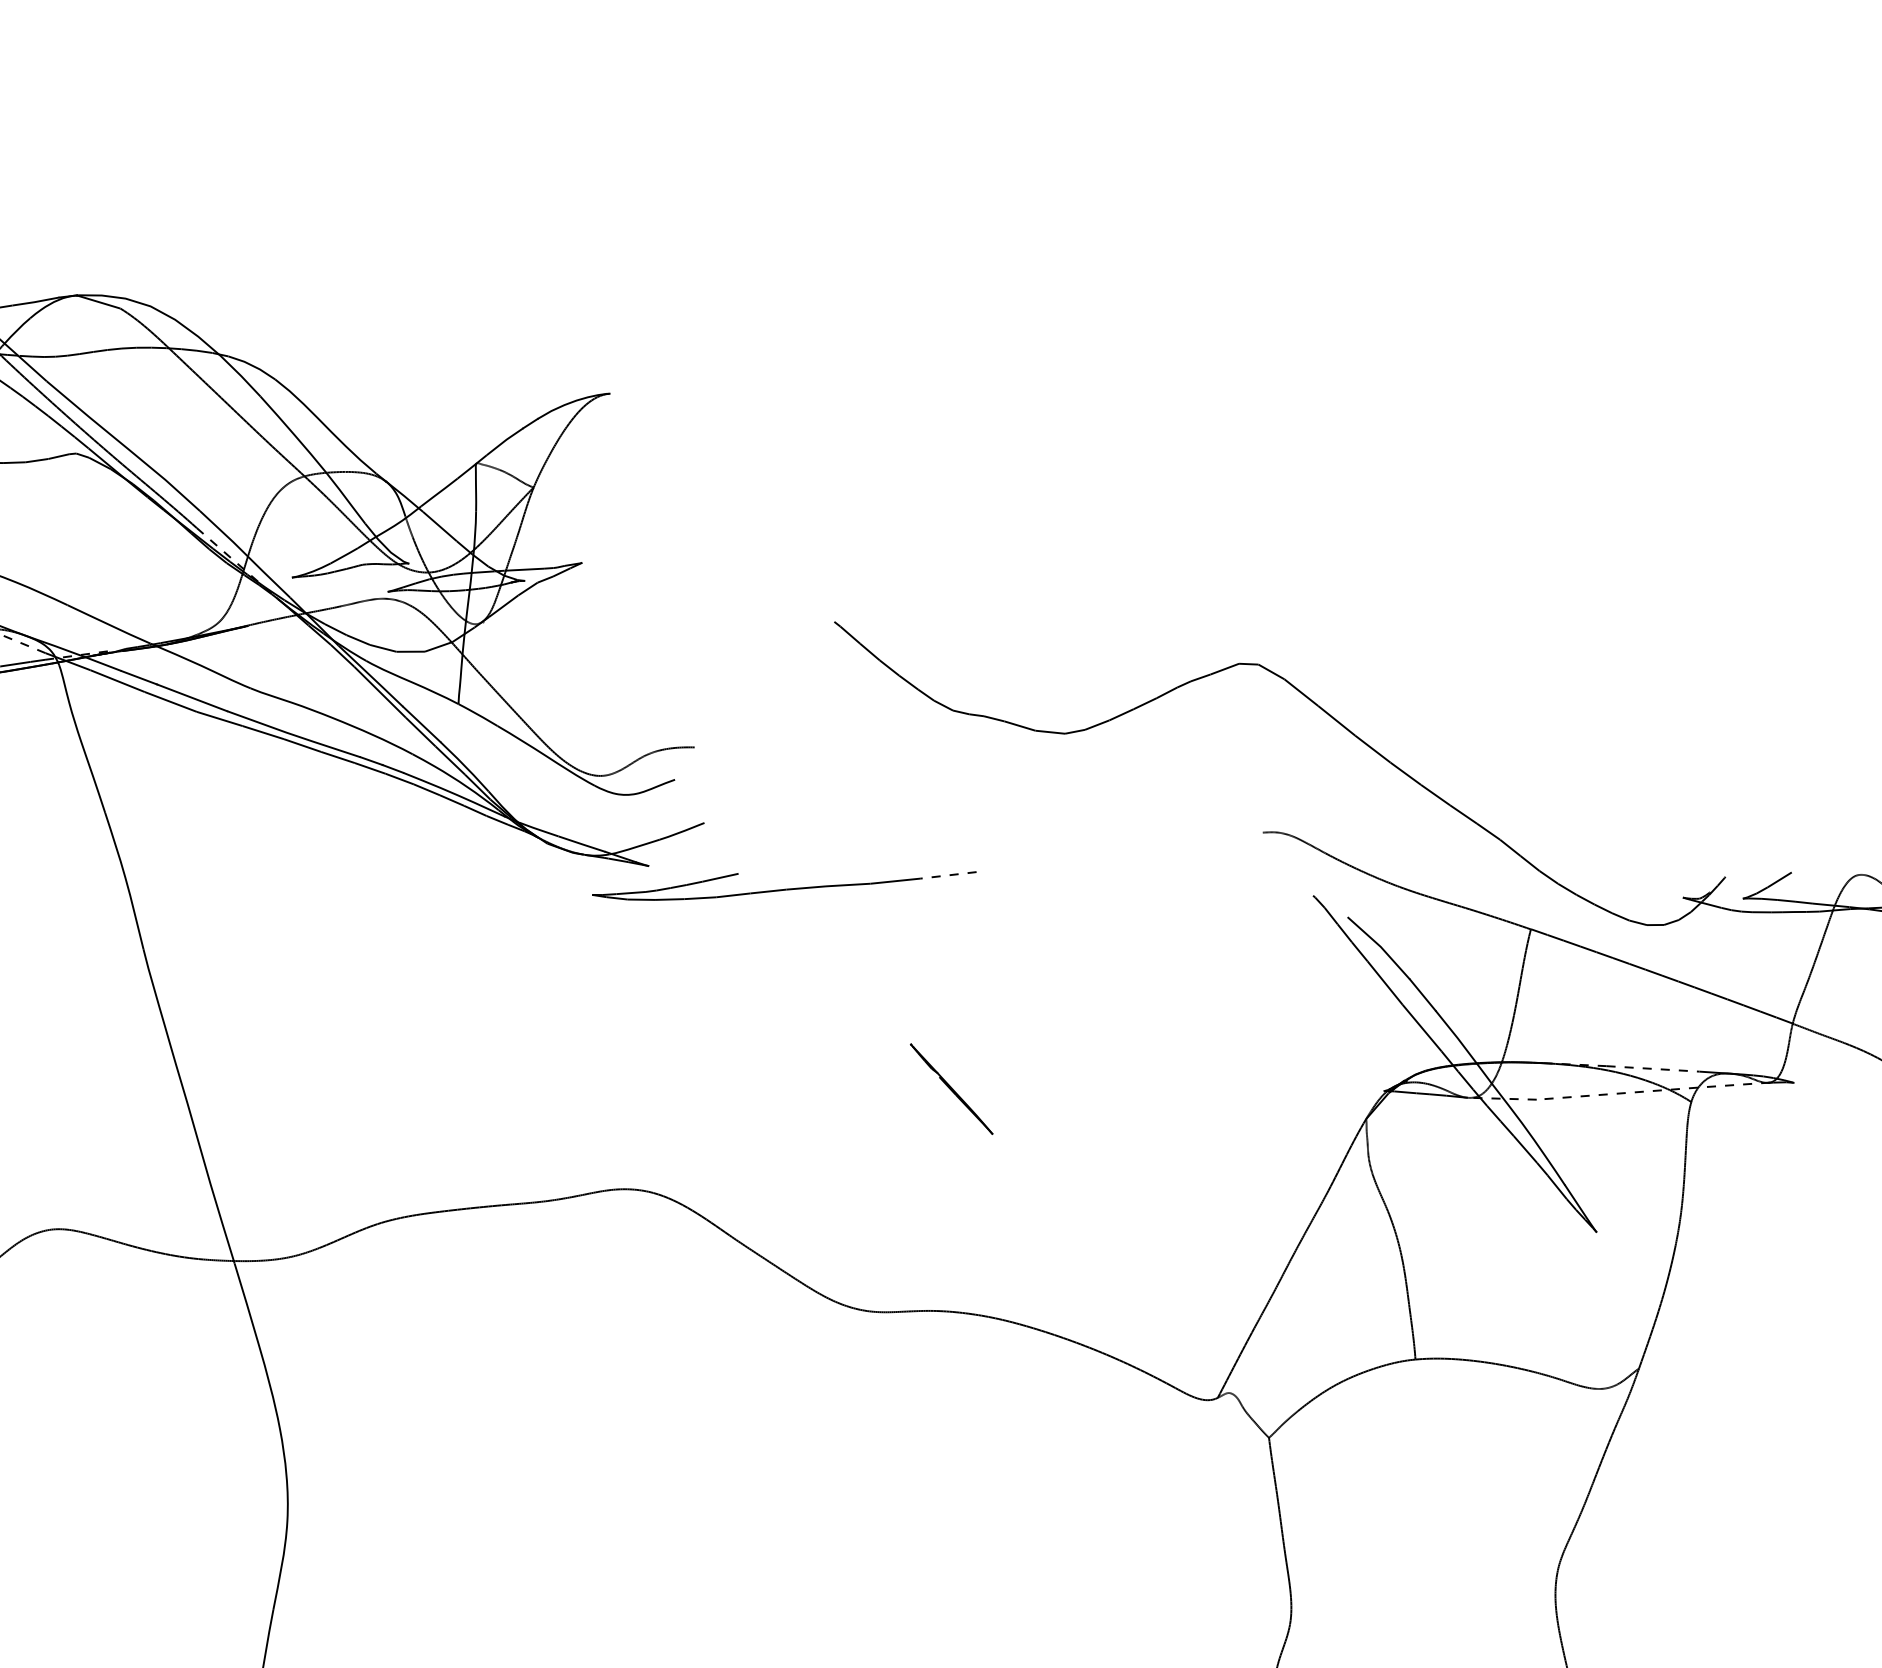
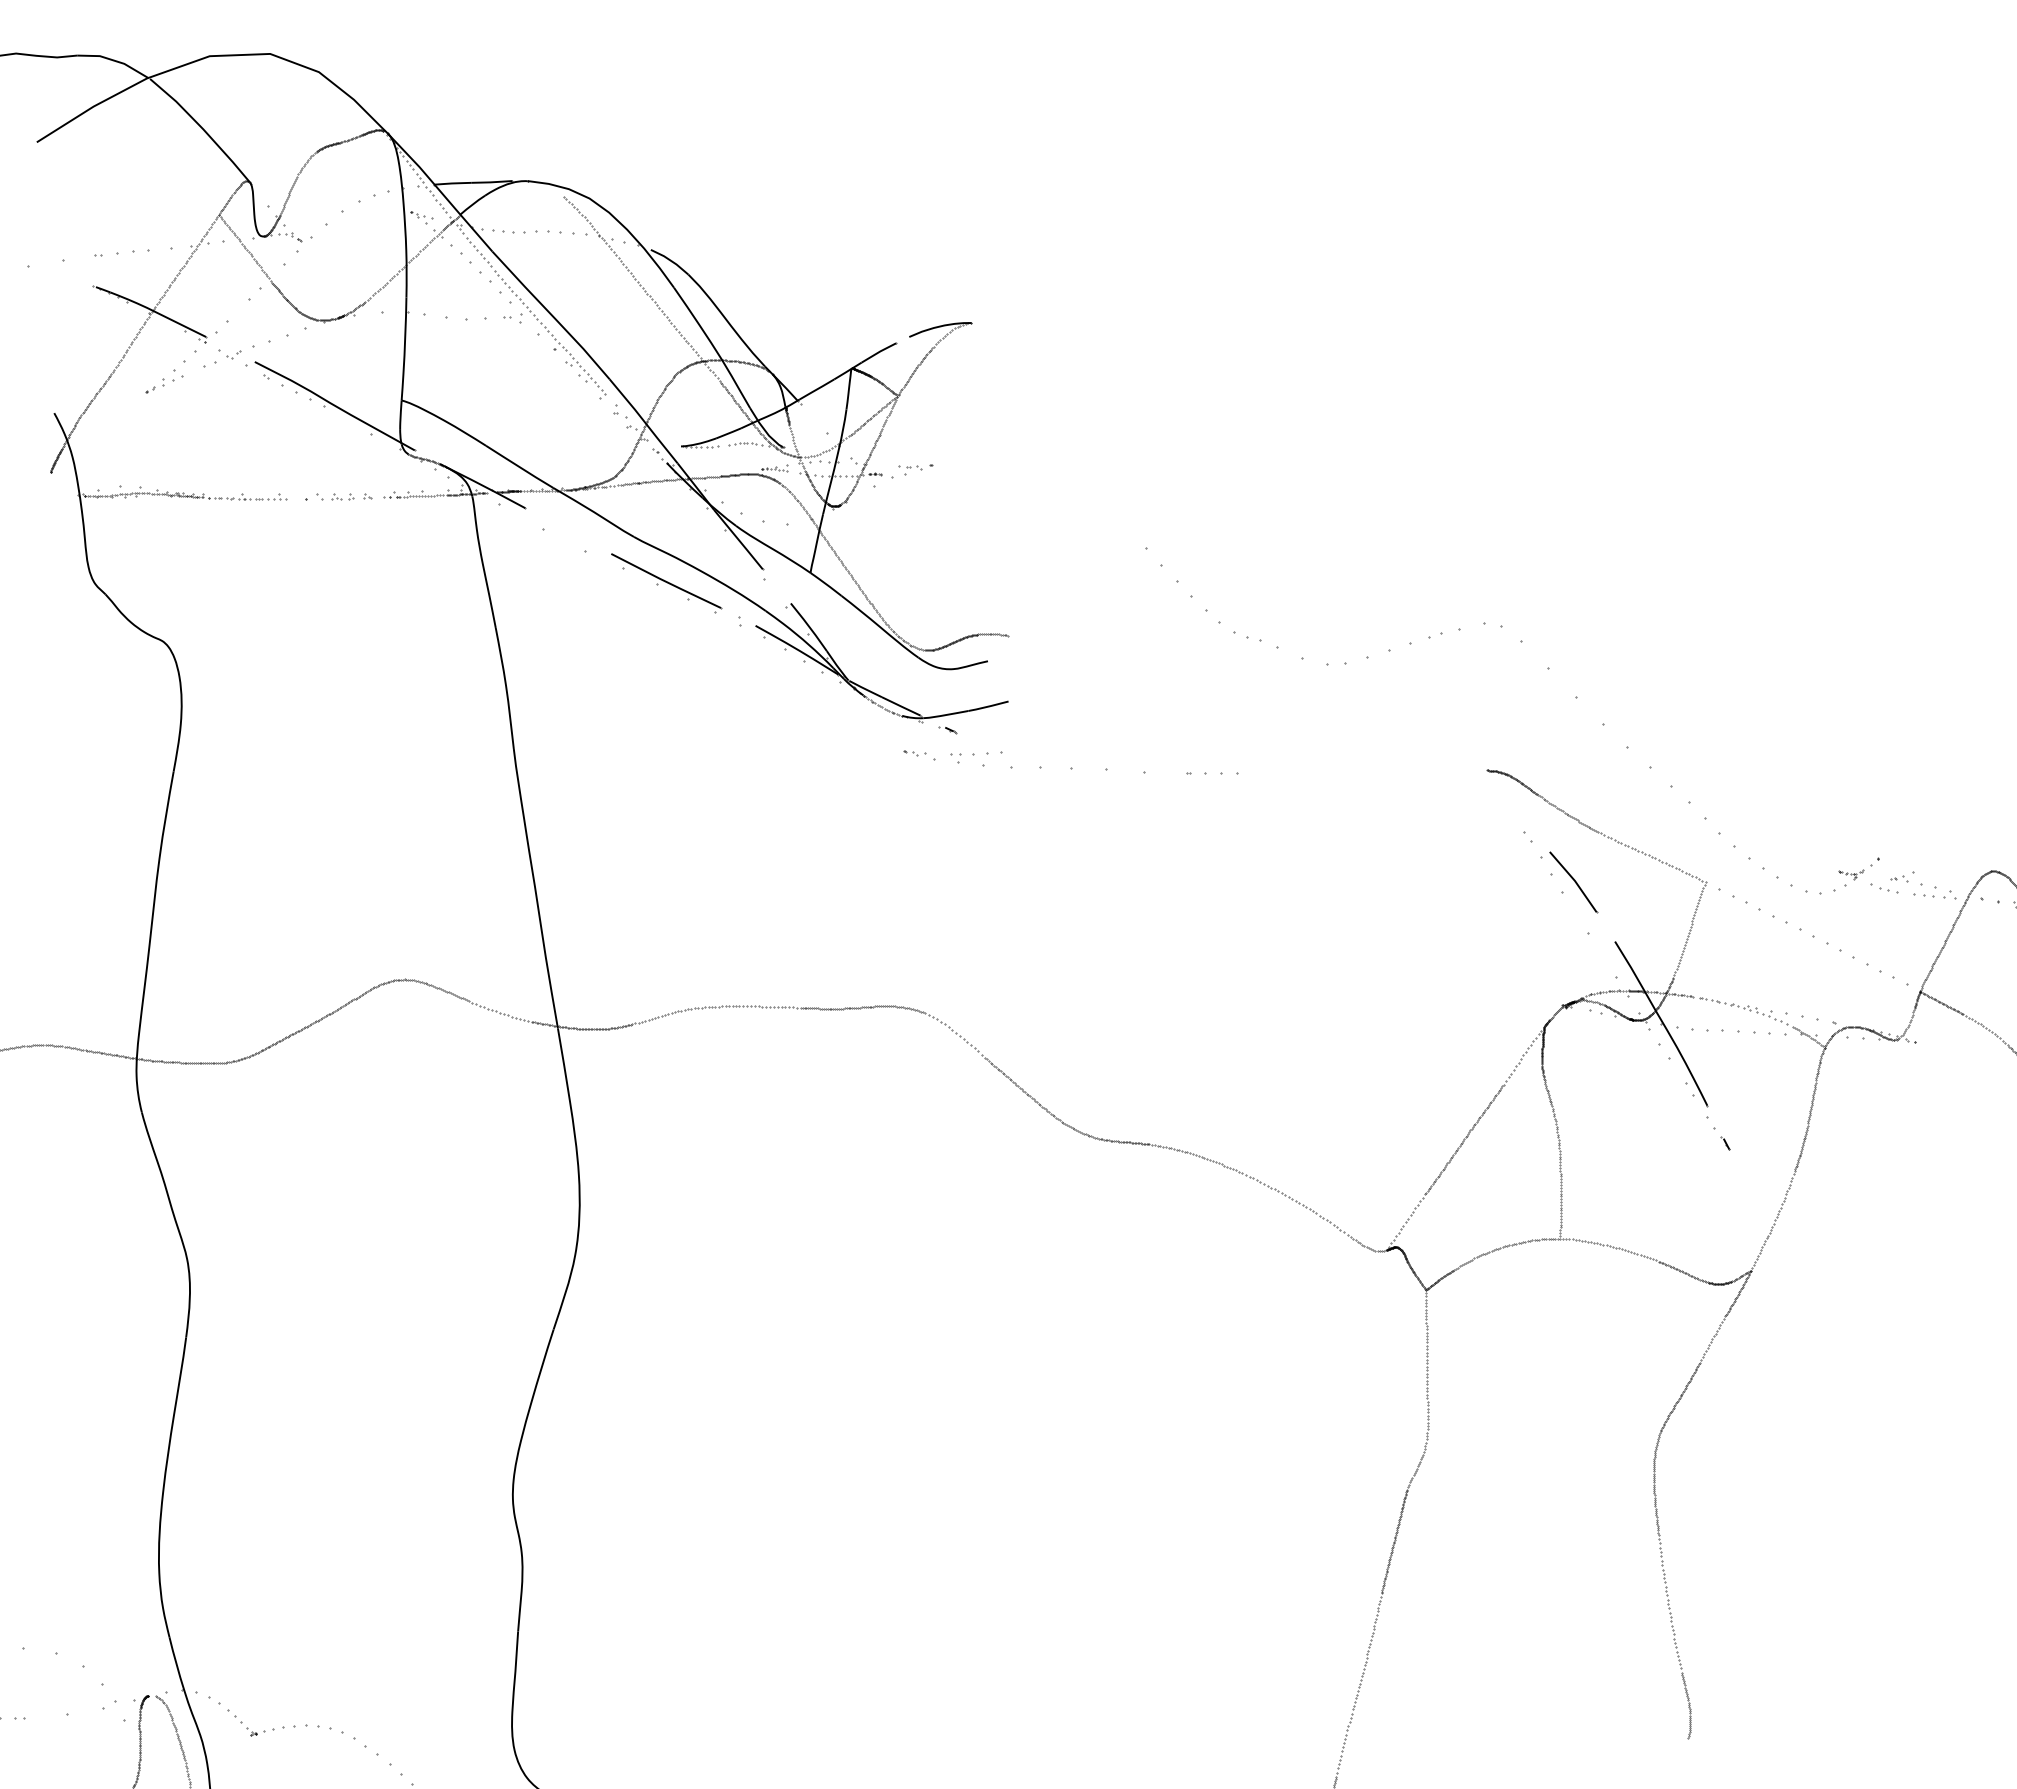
line: (191, 697) -> (582, 538), removed
part: (951, 1090) -> (1191, 957), removed

